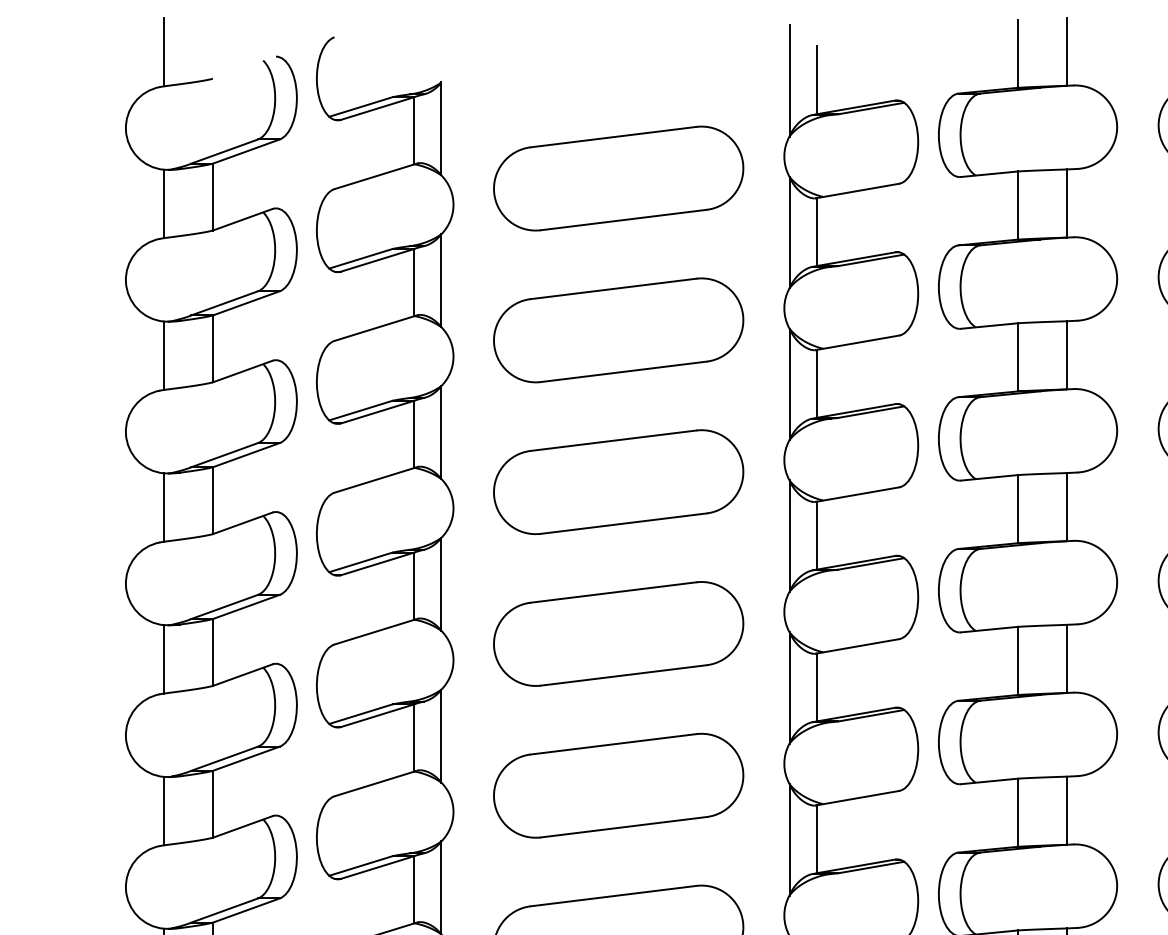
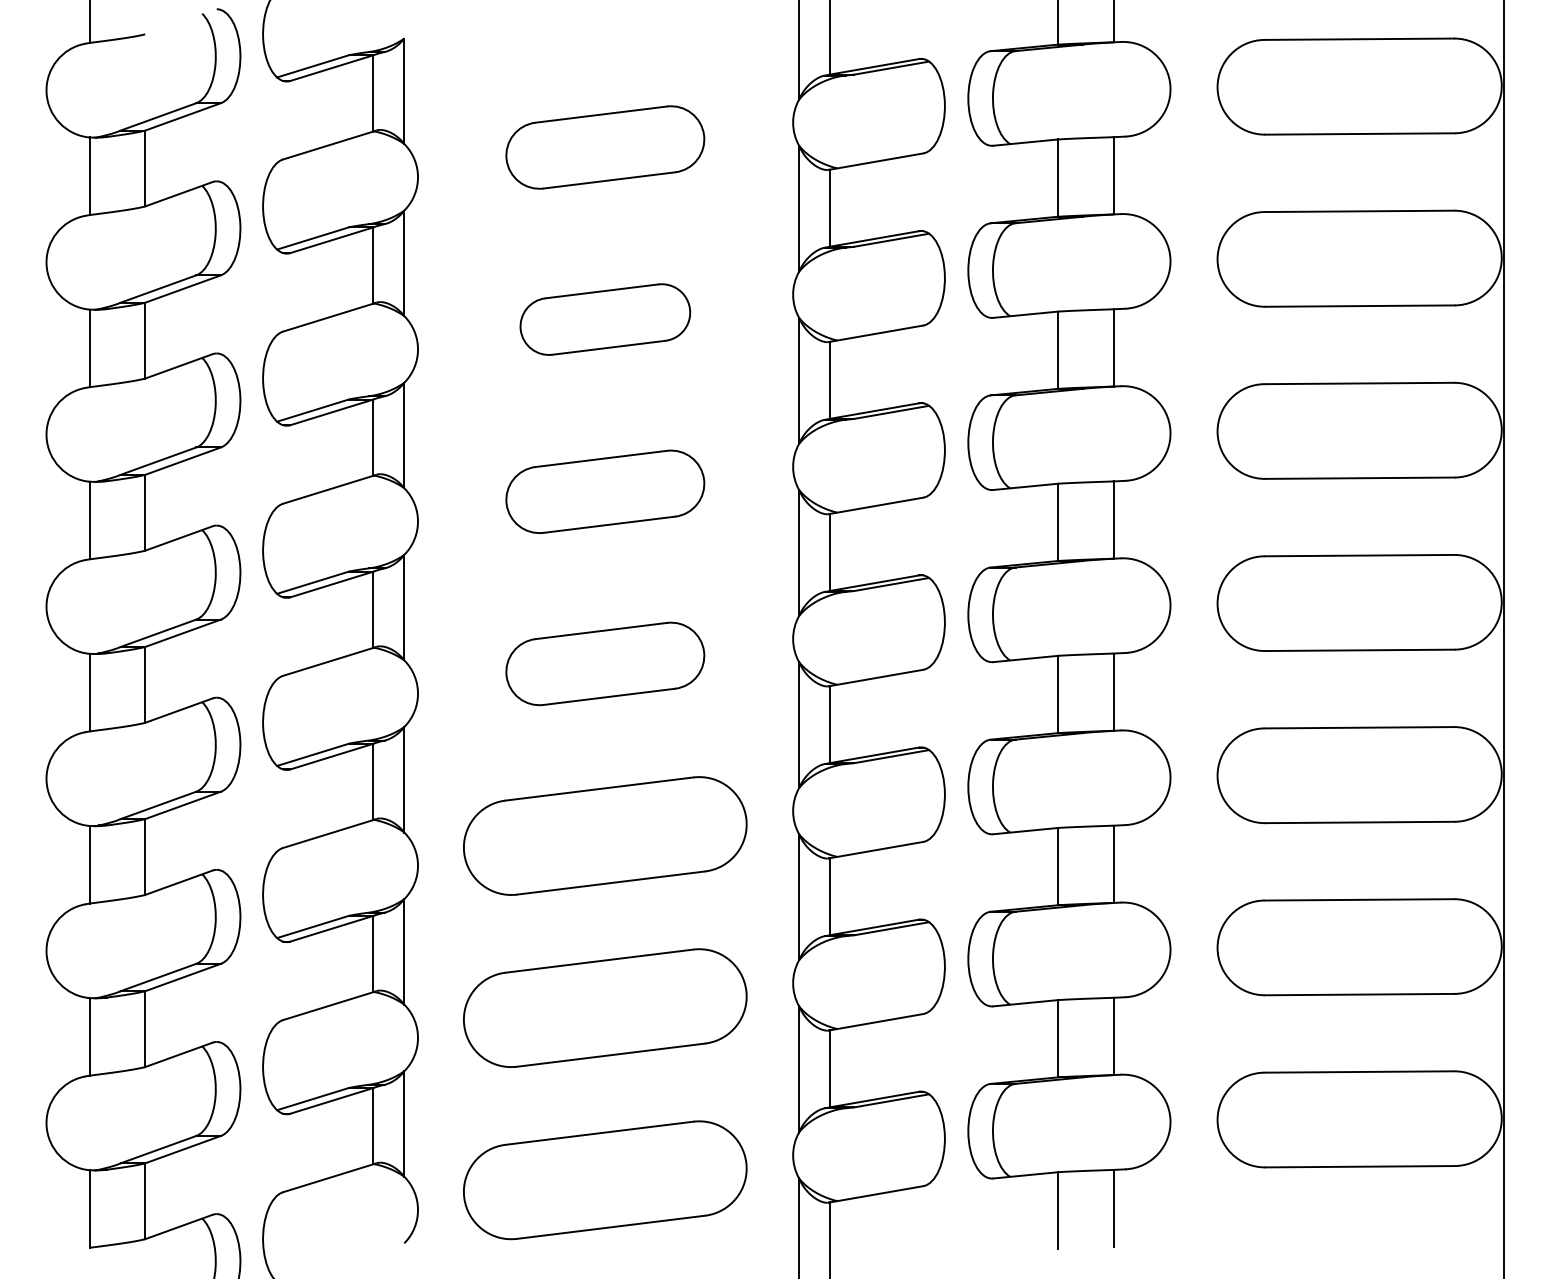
part: (618, 178) -> (605, 147), size x0.7
part: (618, 330) -> (605, 319), size x0.6
part: (618, 481) -> (605, 491), size x0.7
part: (618, 633) -> (605, 663), size x0.7

